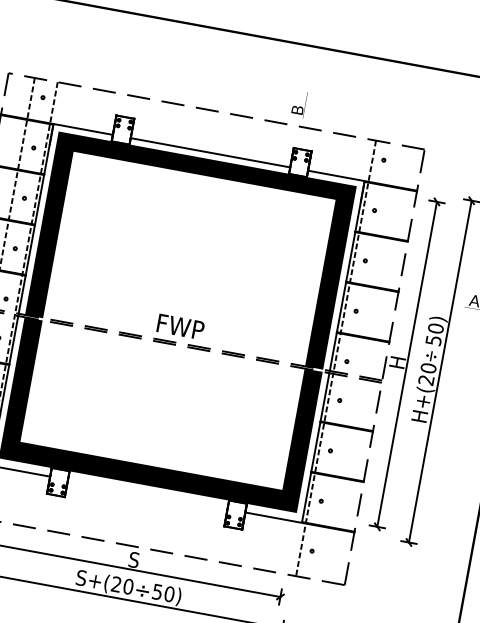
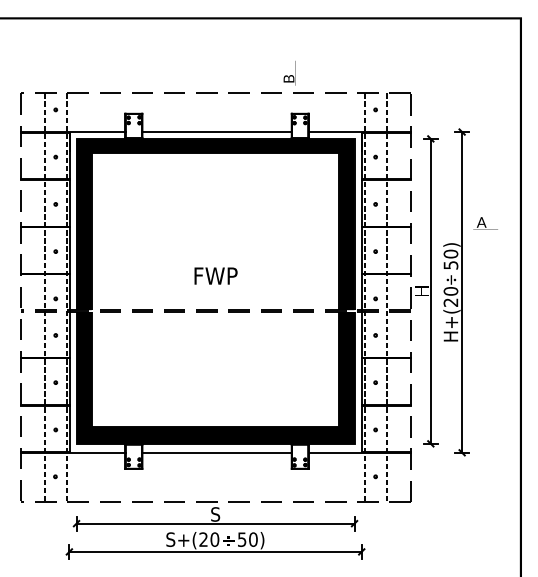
text: (180, 326) -> (215, 275), moved
line: (358, 362) -> (386, 297), added
line: (147, 494) -> (216, 452), added

